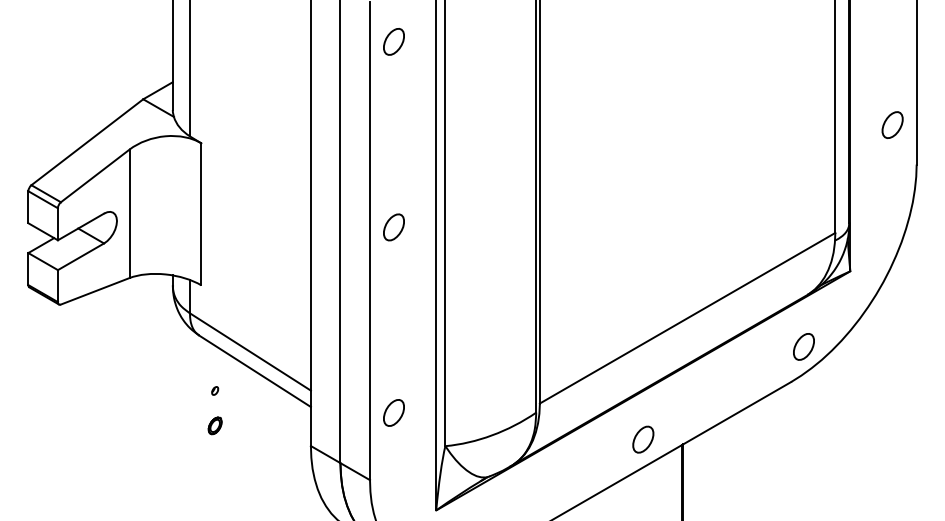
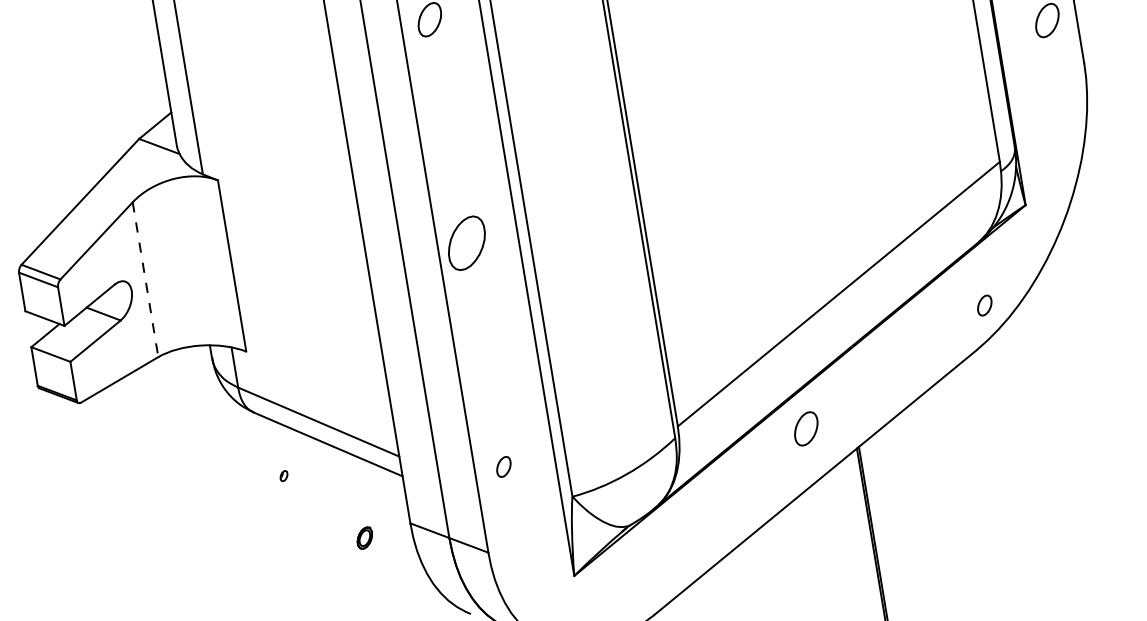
line: (129, 214) -> (145, 280), solid -> dashed
part: (393, 227) -> (466, 243), size x1.6
part: (803, 346) -> (984, 305), size x0.6
part: (393, 412) -> (503, 466), size x0.6
part: (214, 425) -> (363, 537), moved
part: (643, 439) -> (806, 428), moved

